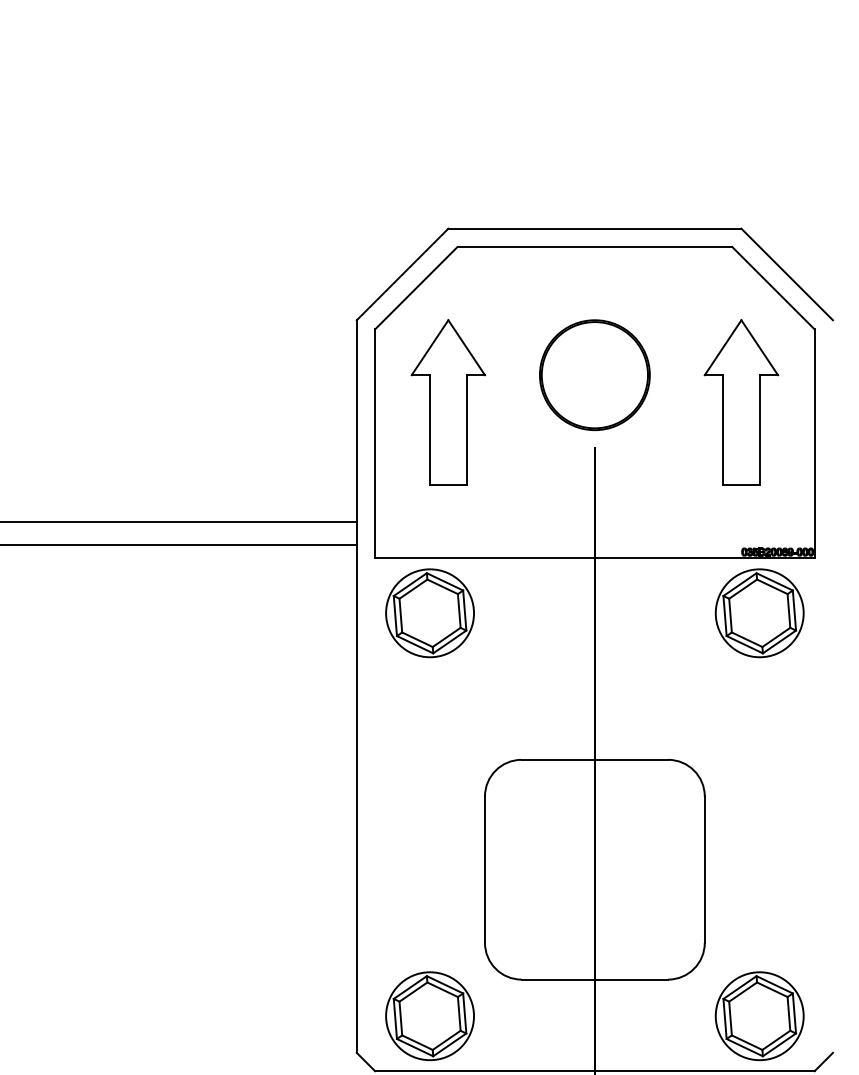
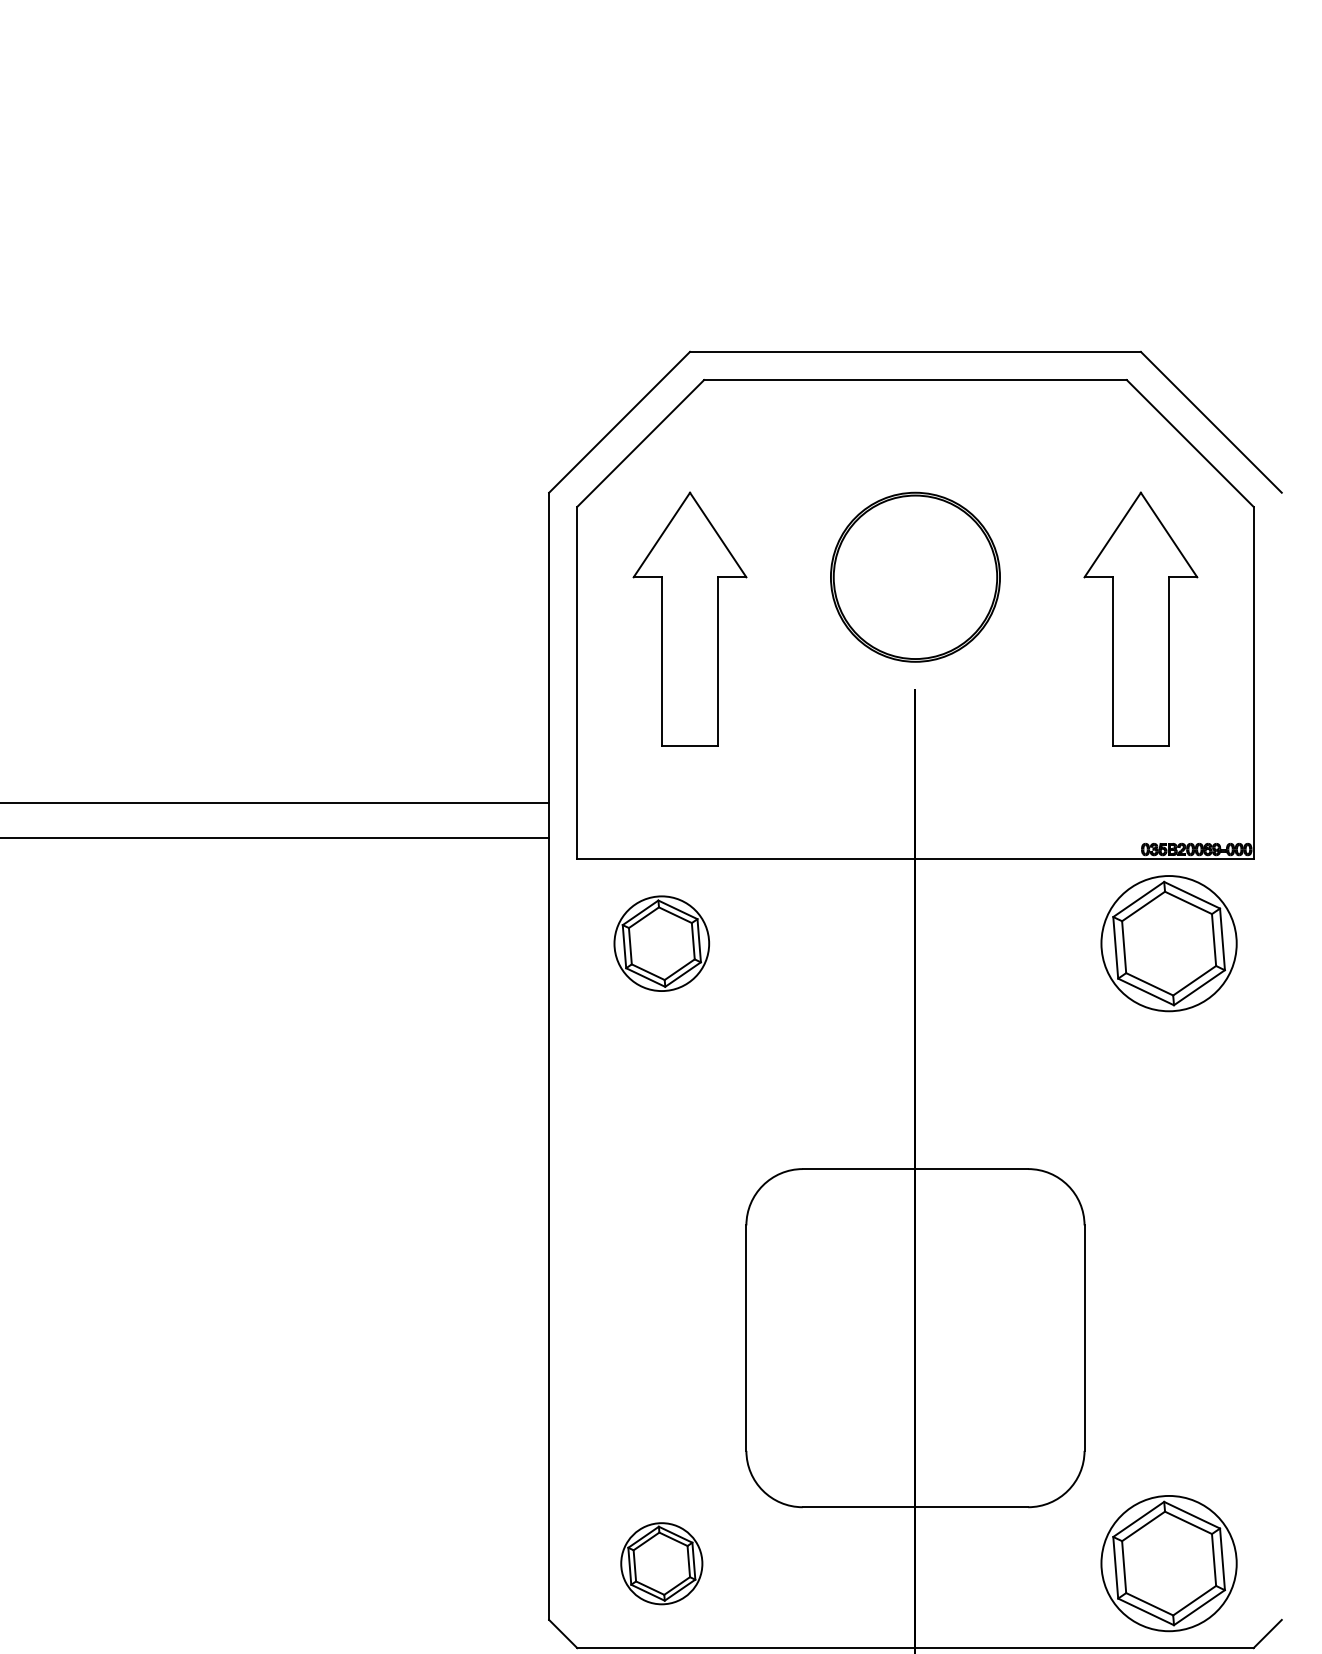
part: (429, 613) -> (661, 943), size x0.7
part: (429, 1016) -> (661, 1563), size x0.6

